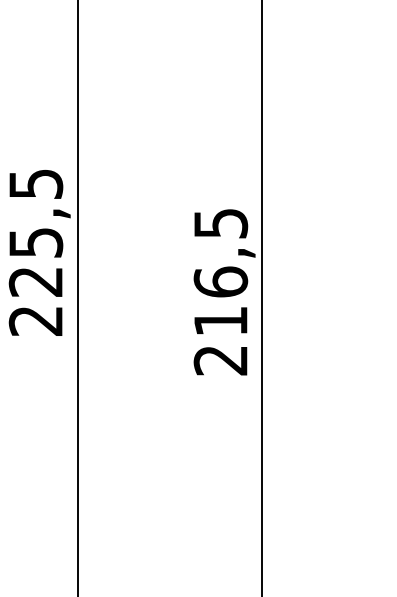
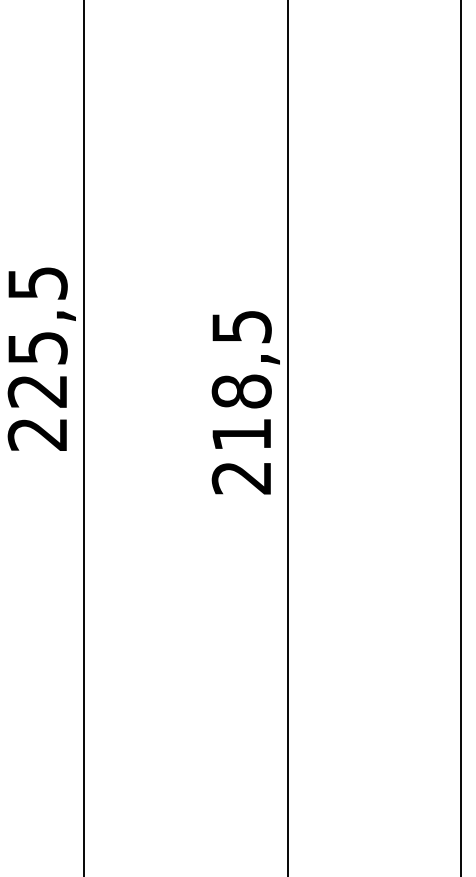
text: (220, 282) -> (241, 391), 216,5 -> 218,5

